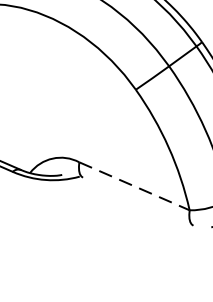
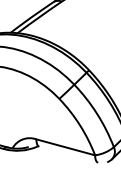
line: (135, 186) -> (66, 147), dashed -> solid

